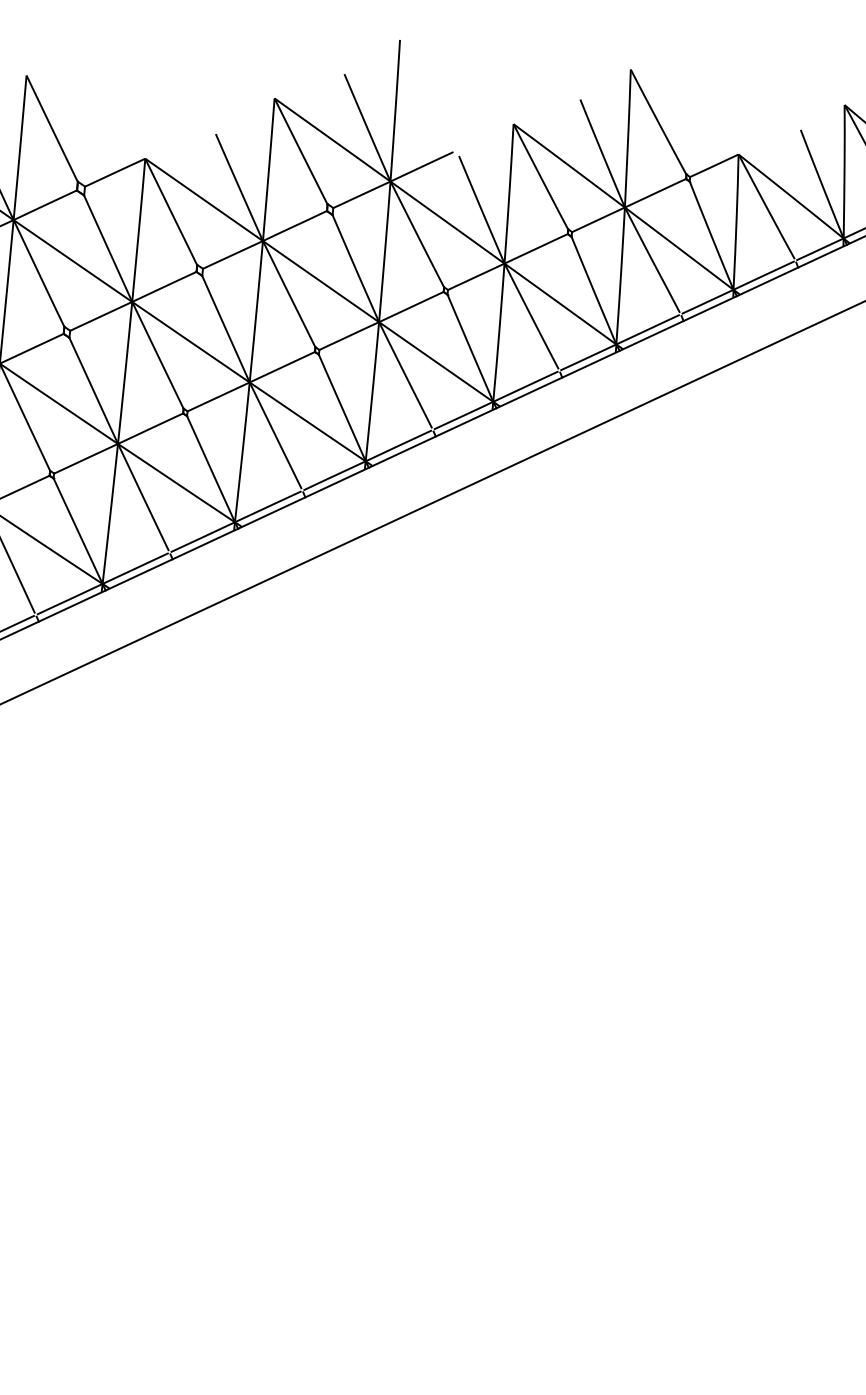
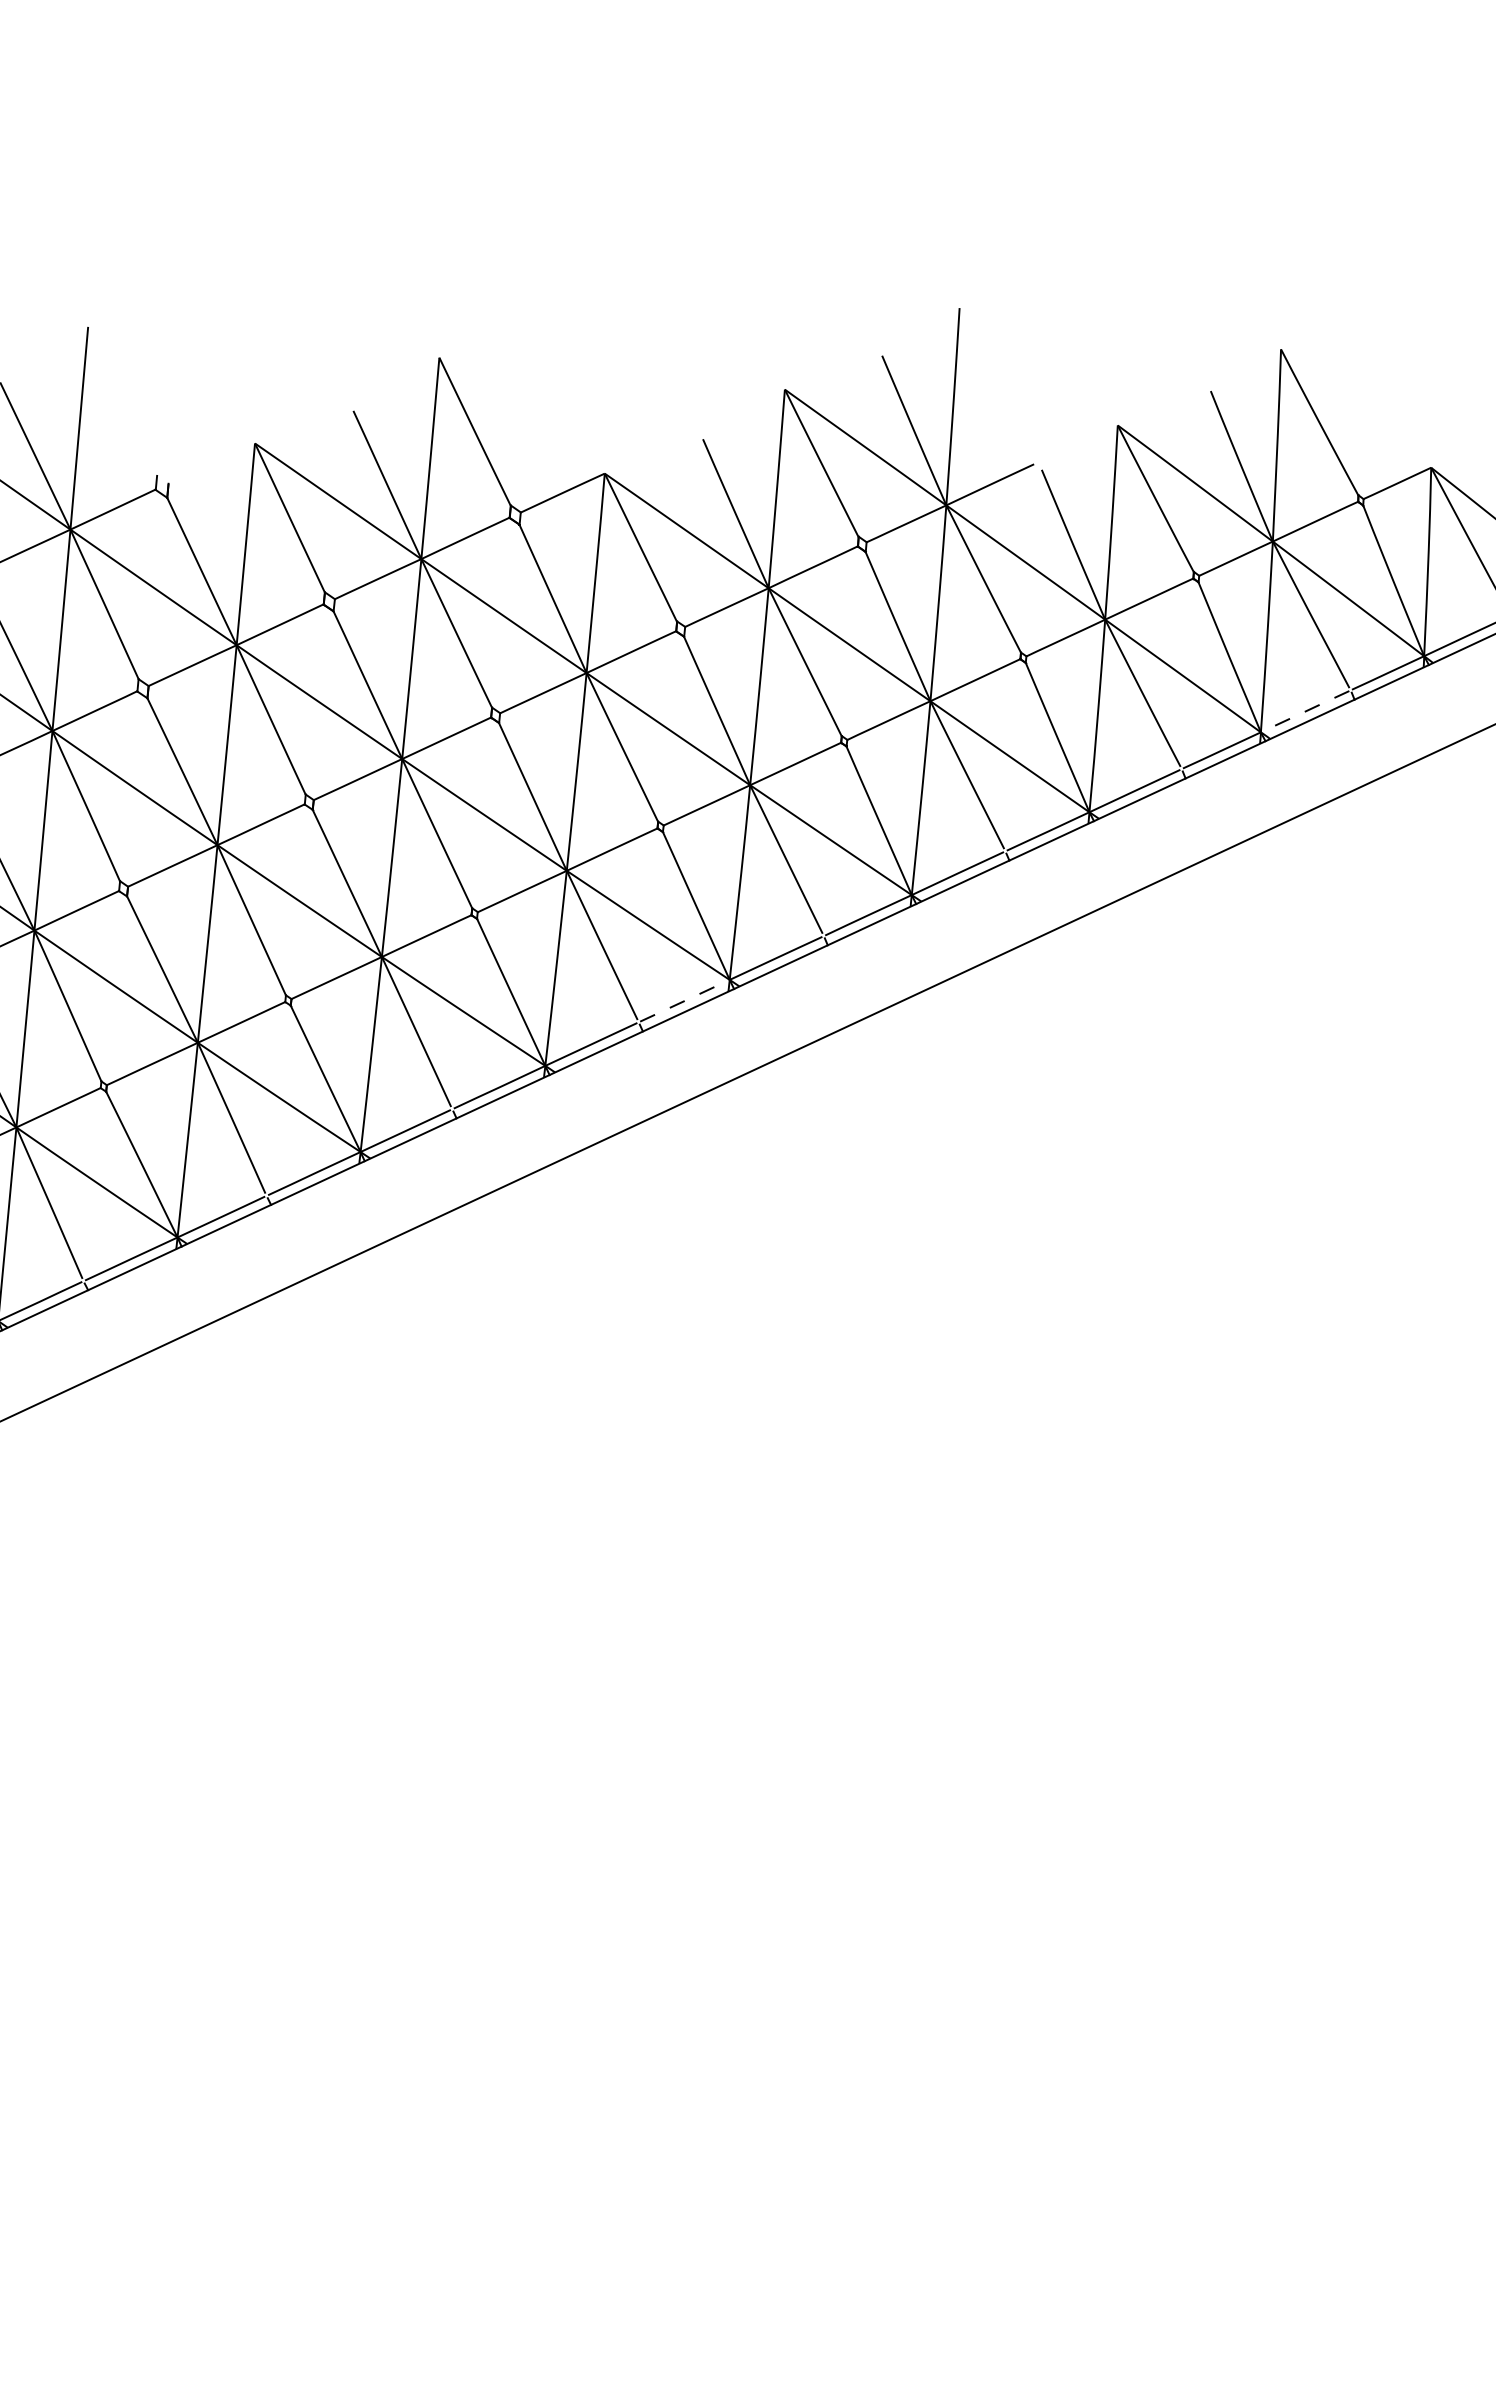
line: (647, 329) -> (1304, 711), solid -> dashed
line: (203, 537) -> (685, 1000), solid -> dashed

